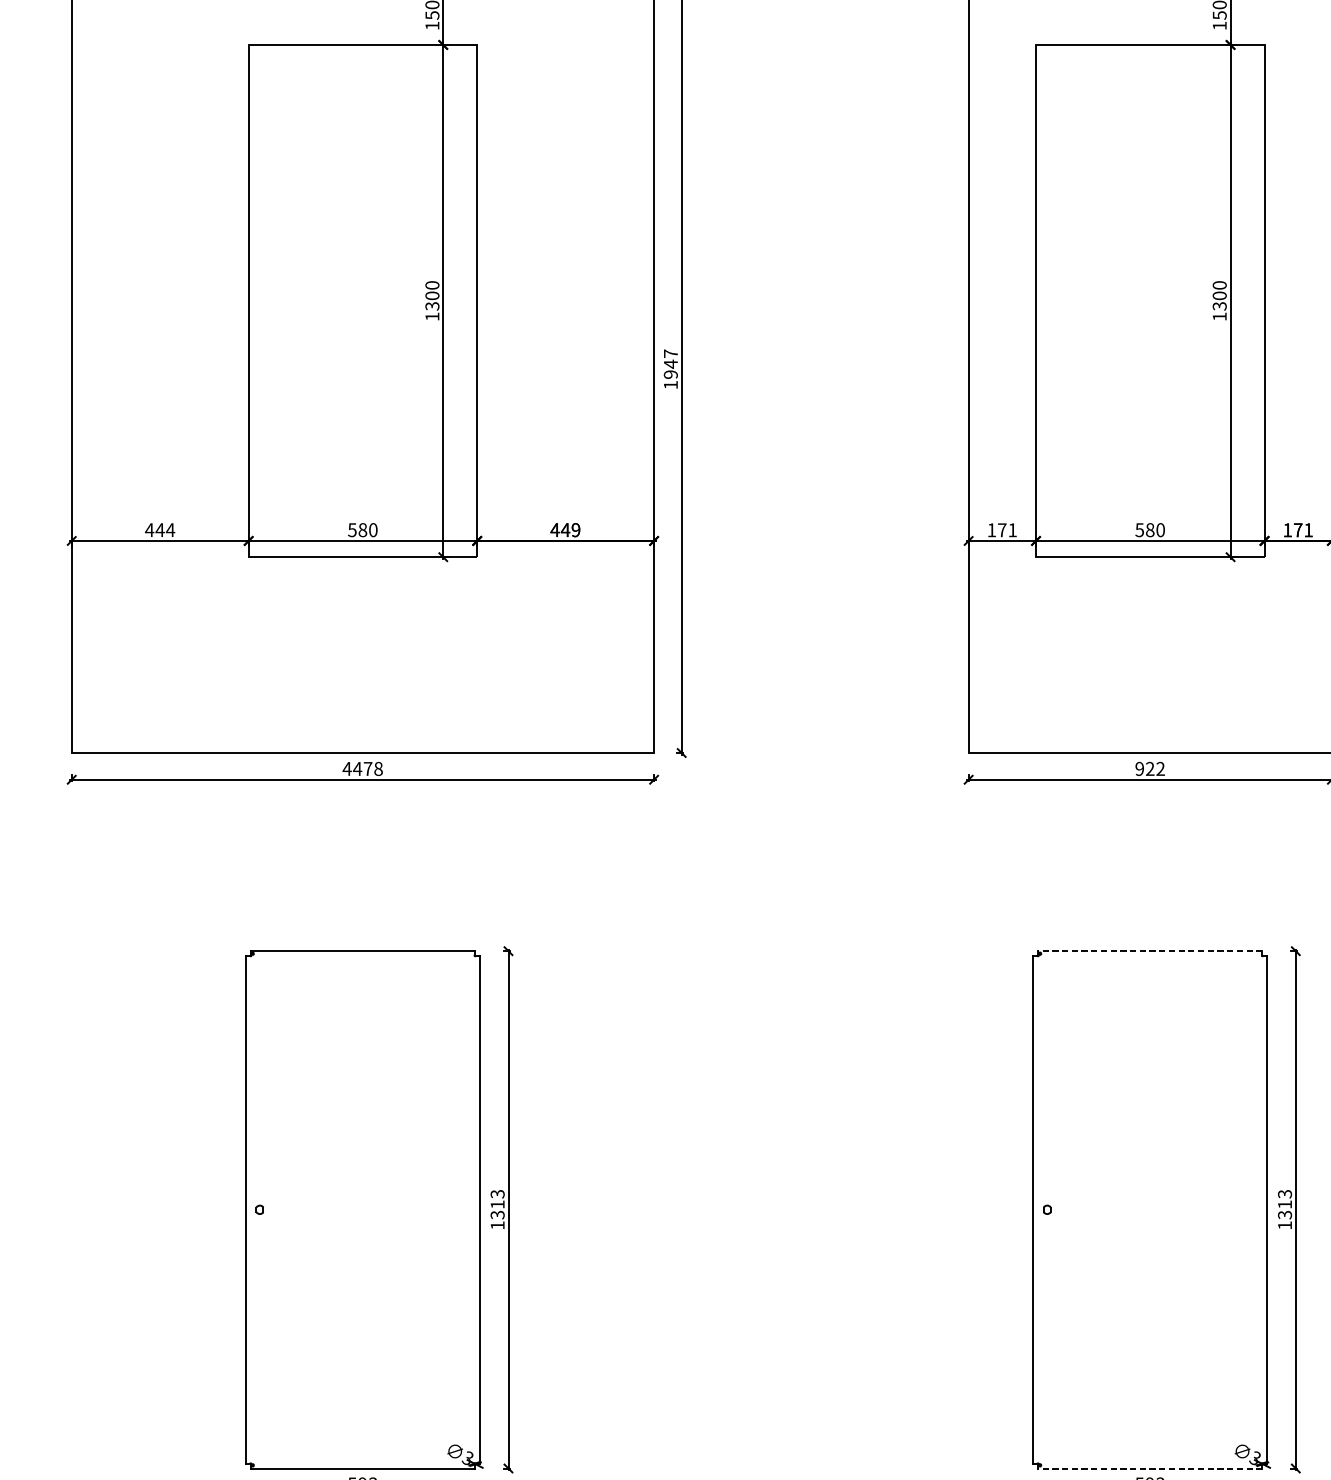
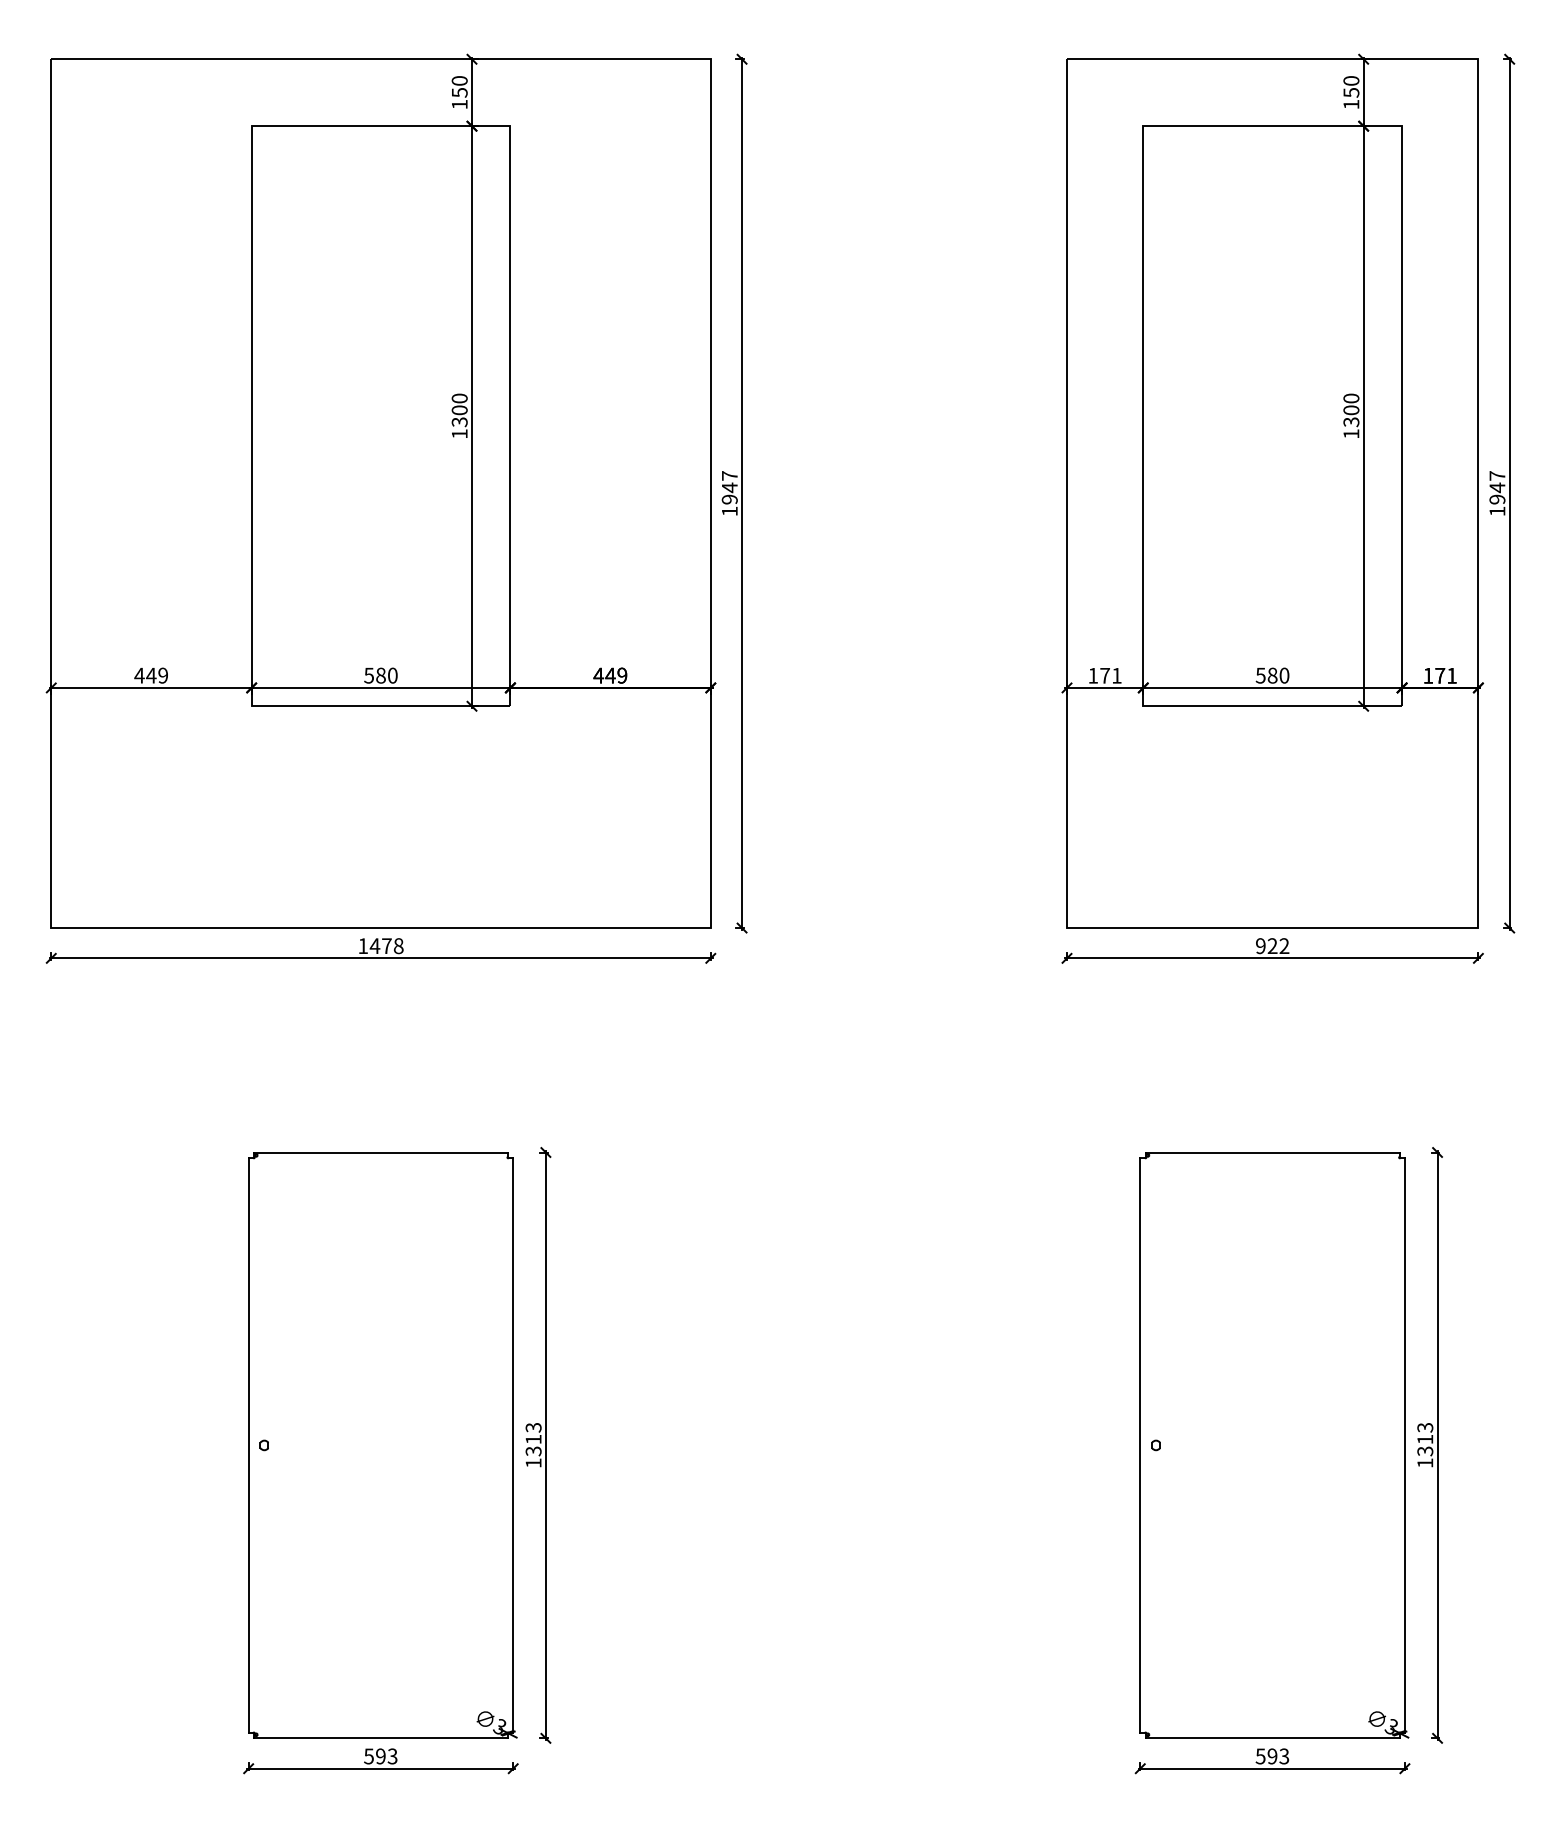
text: (169, 529) -> (162, 675), 444 -> 449
text: (346, 768) -> (362, 945), 4478 -> 1478
line: (1150, 951) -> (1272, 1152), dashed -> solid
line: (1150, 1468) -> (1272, 1738), dashed -> solid

